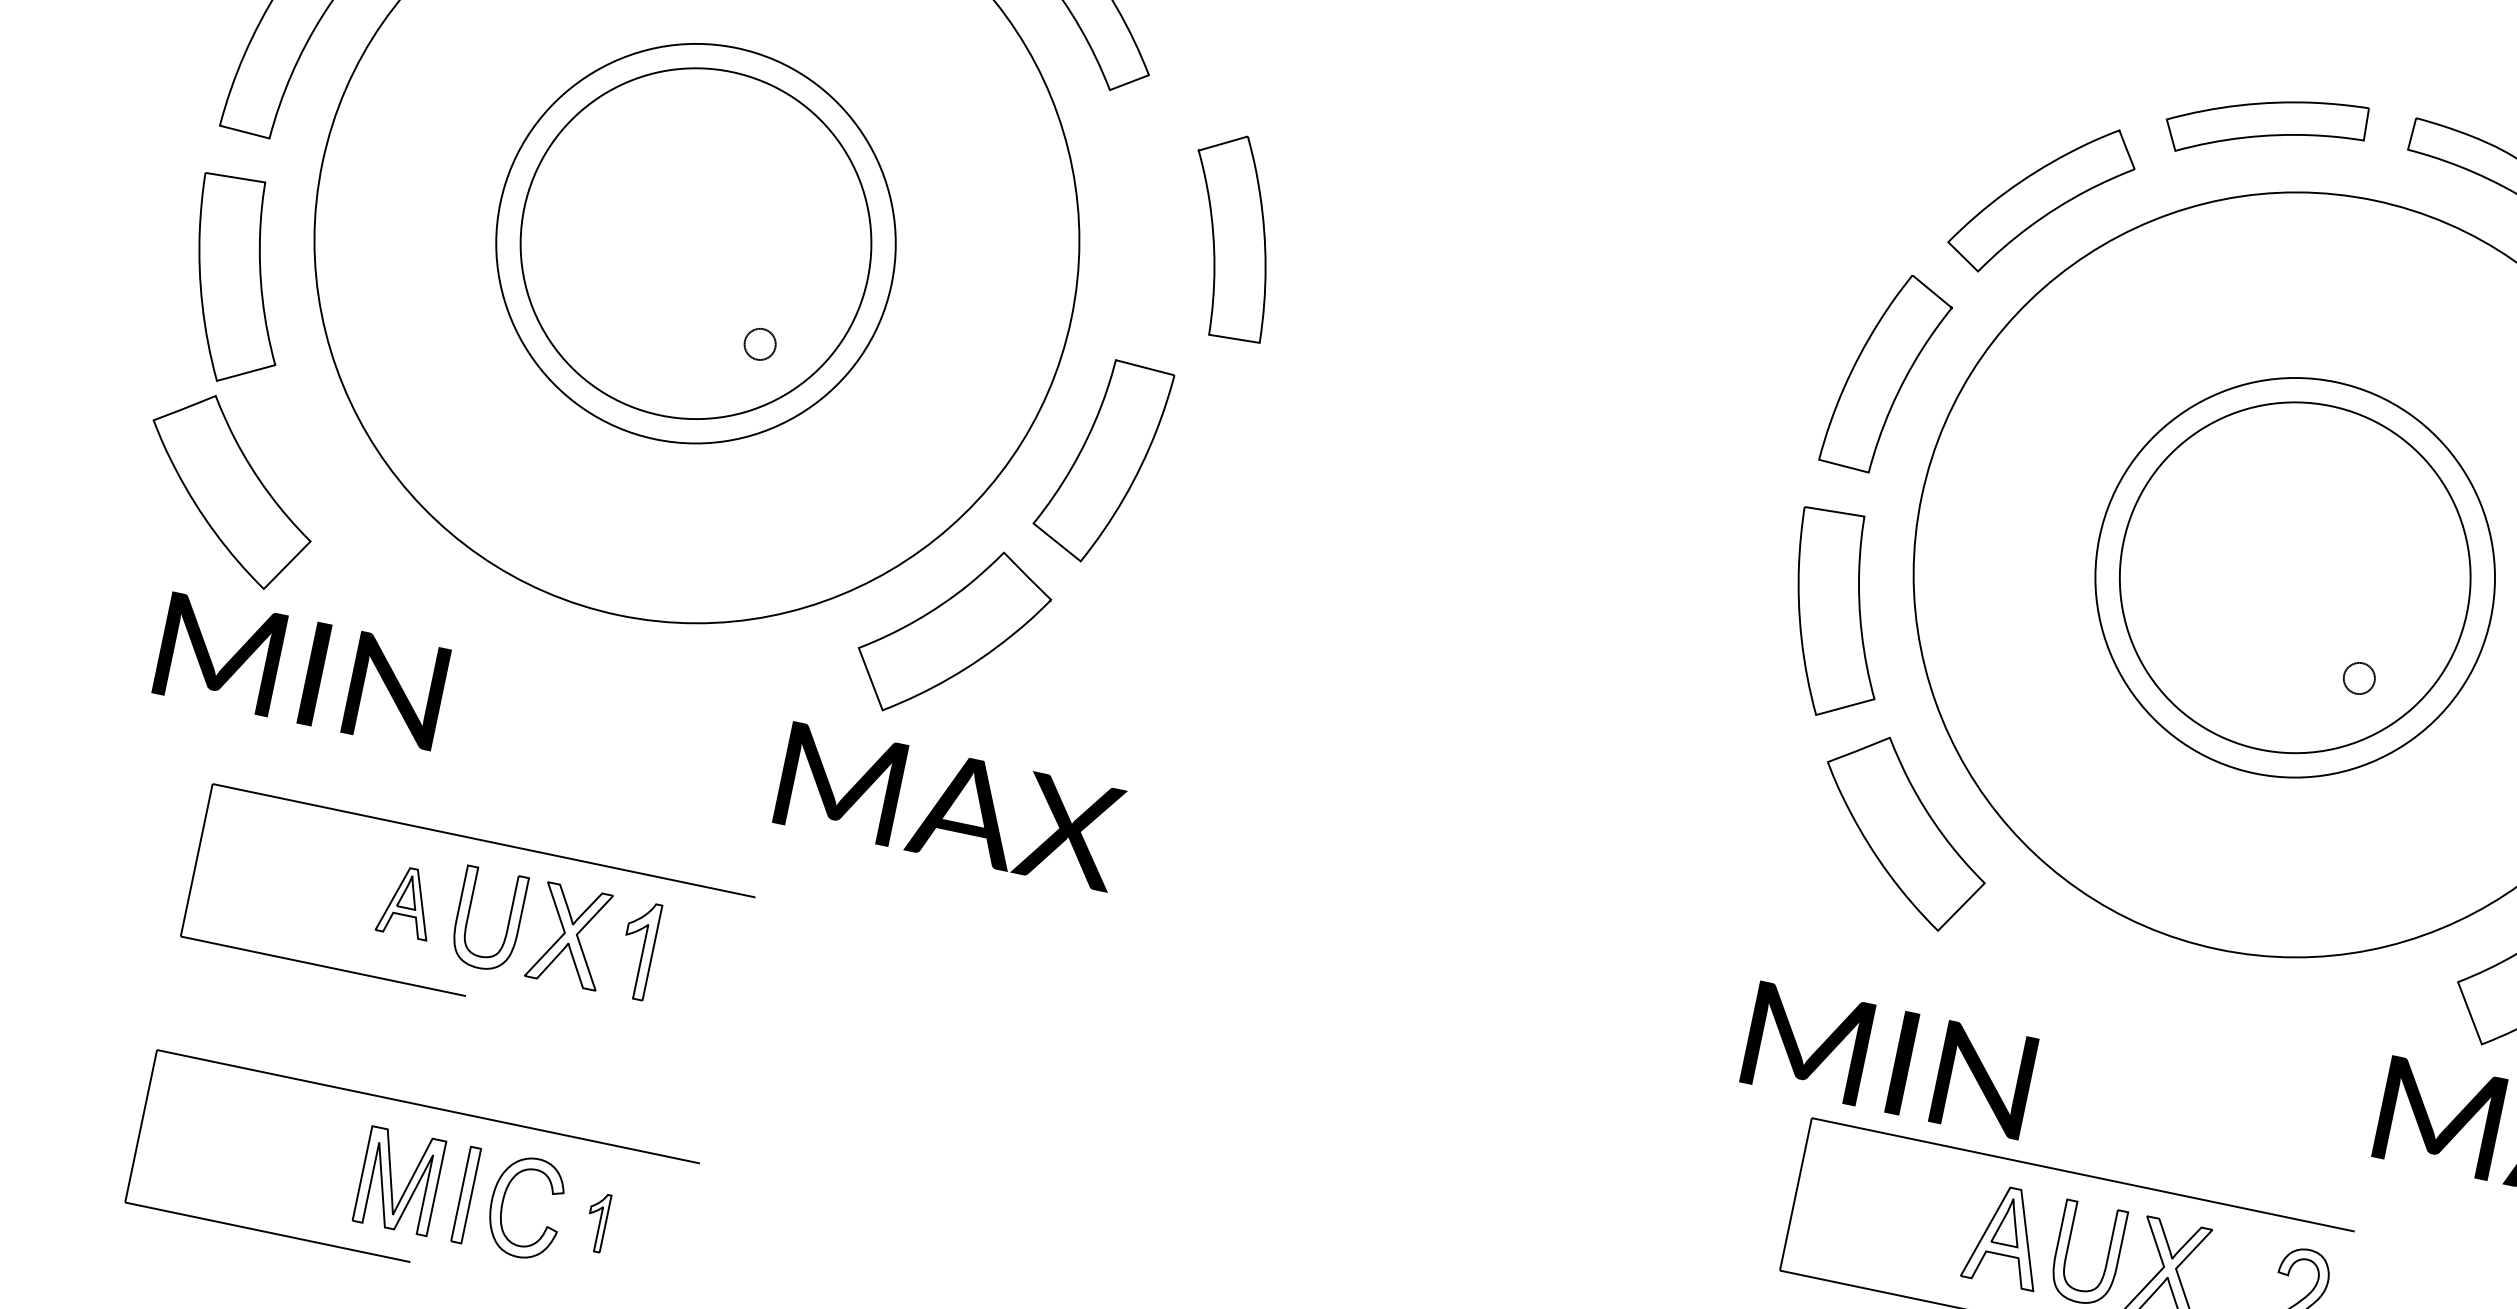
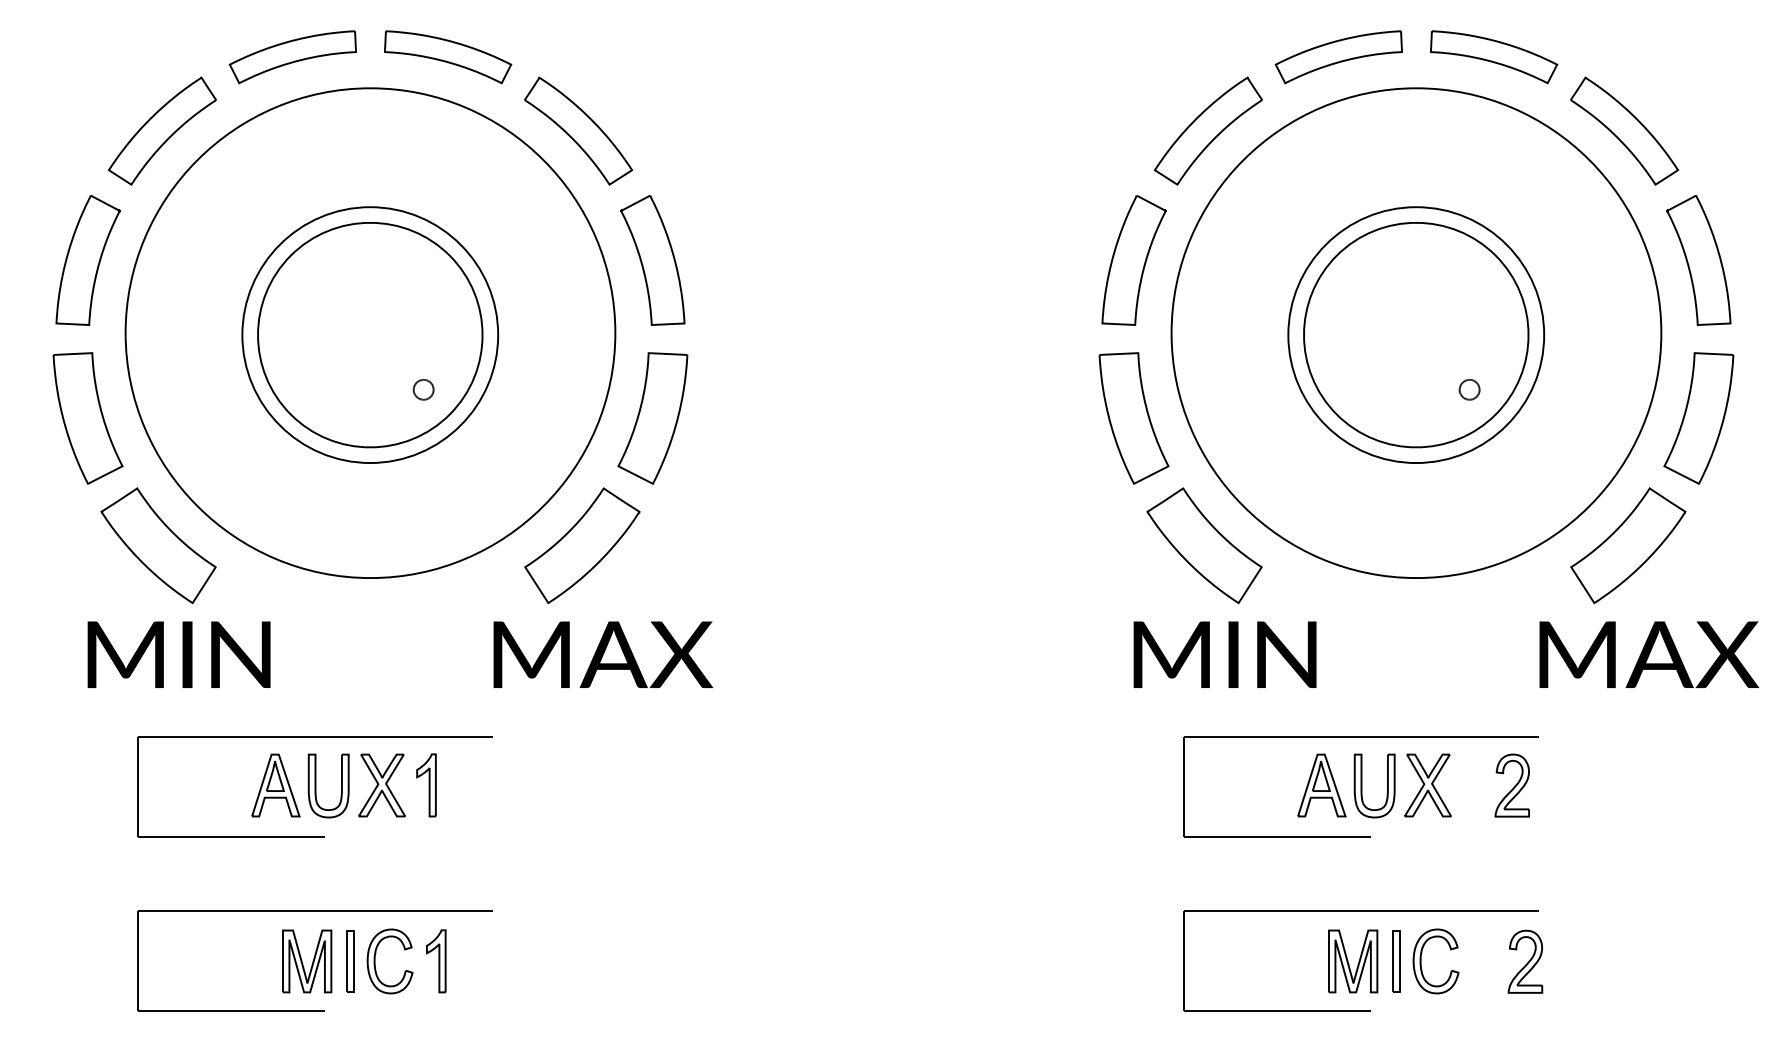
part: (1230, 236) -> (652, 260), moved
part: (230, 490) -> (158, 545), moved
part: (407, 902) -> (275, 785), size x1.43
text: (1888, 1059) -> (1224, 654), moved
part: (597, 1222) -> (436, 961), size x1.67

